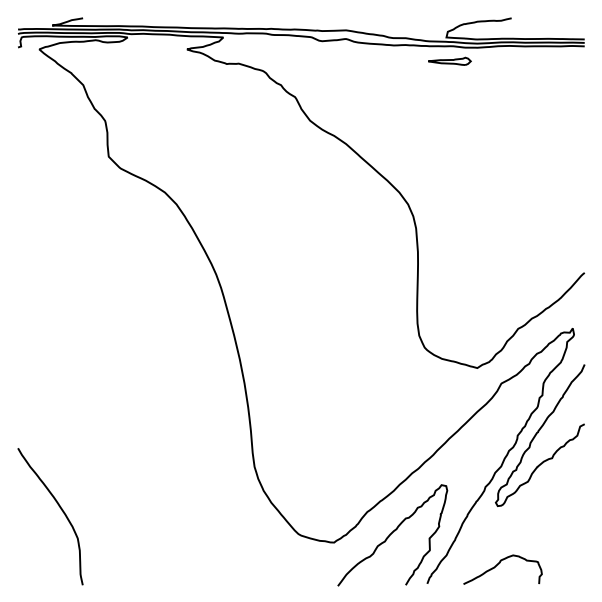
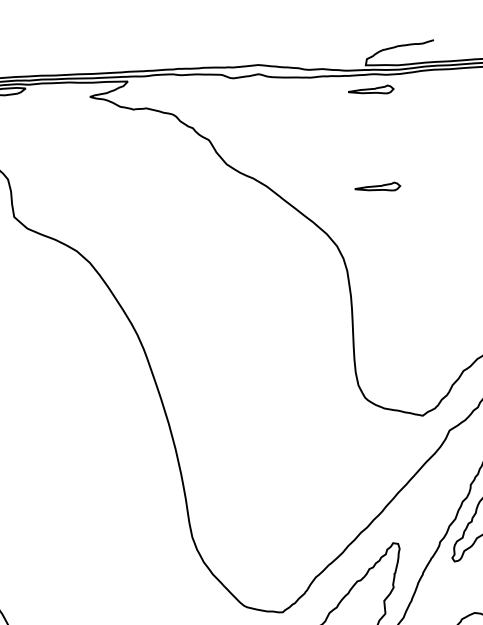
part: (449, 151) -> (377, 186), added

